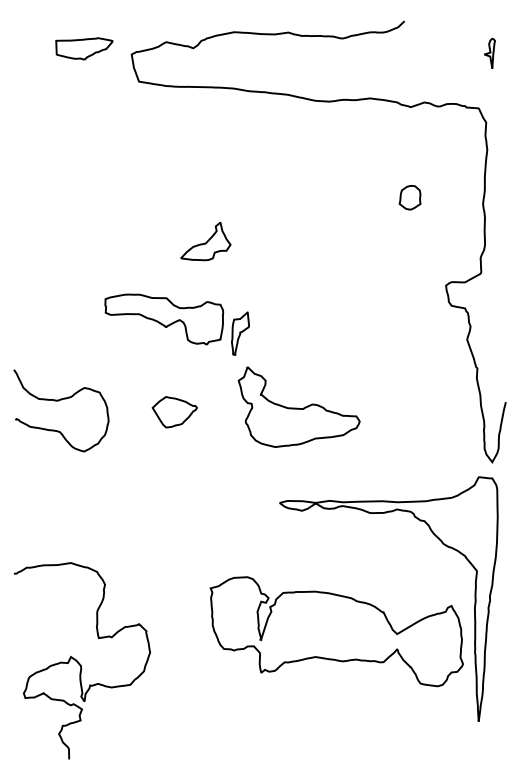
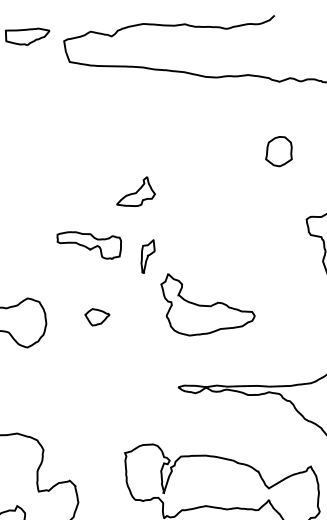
part: (409, 197) -> (278, 151), size x1.6
part: (205, 241) -> (135, 191), moved
part: (164, 319) -> (89, 245), size x0.7
part: (298, 406) -> (207, 304), moved
part: (174, 412) -> (97, 317), size x0.7

